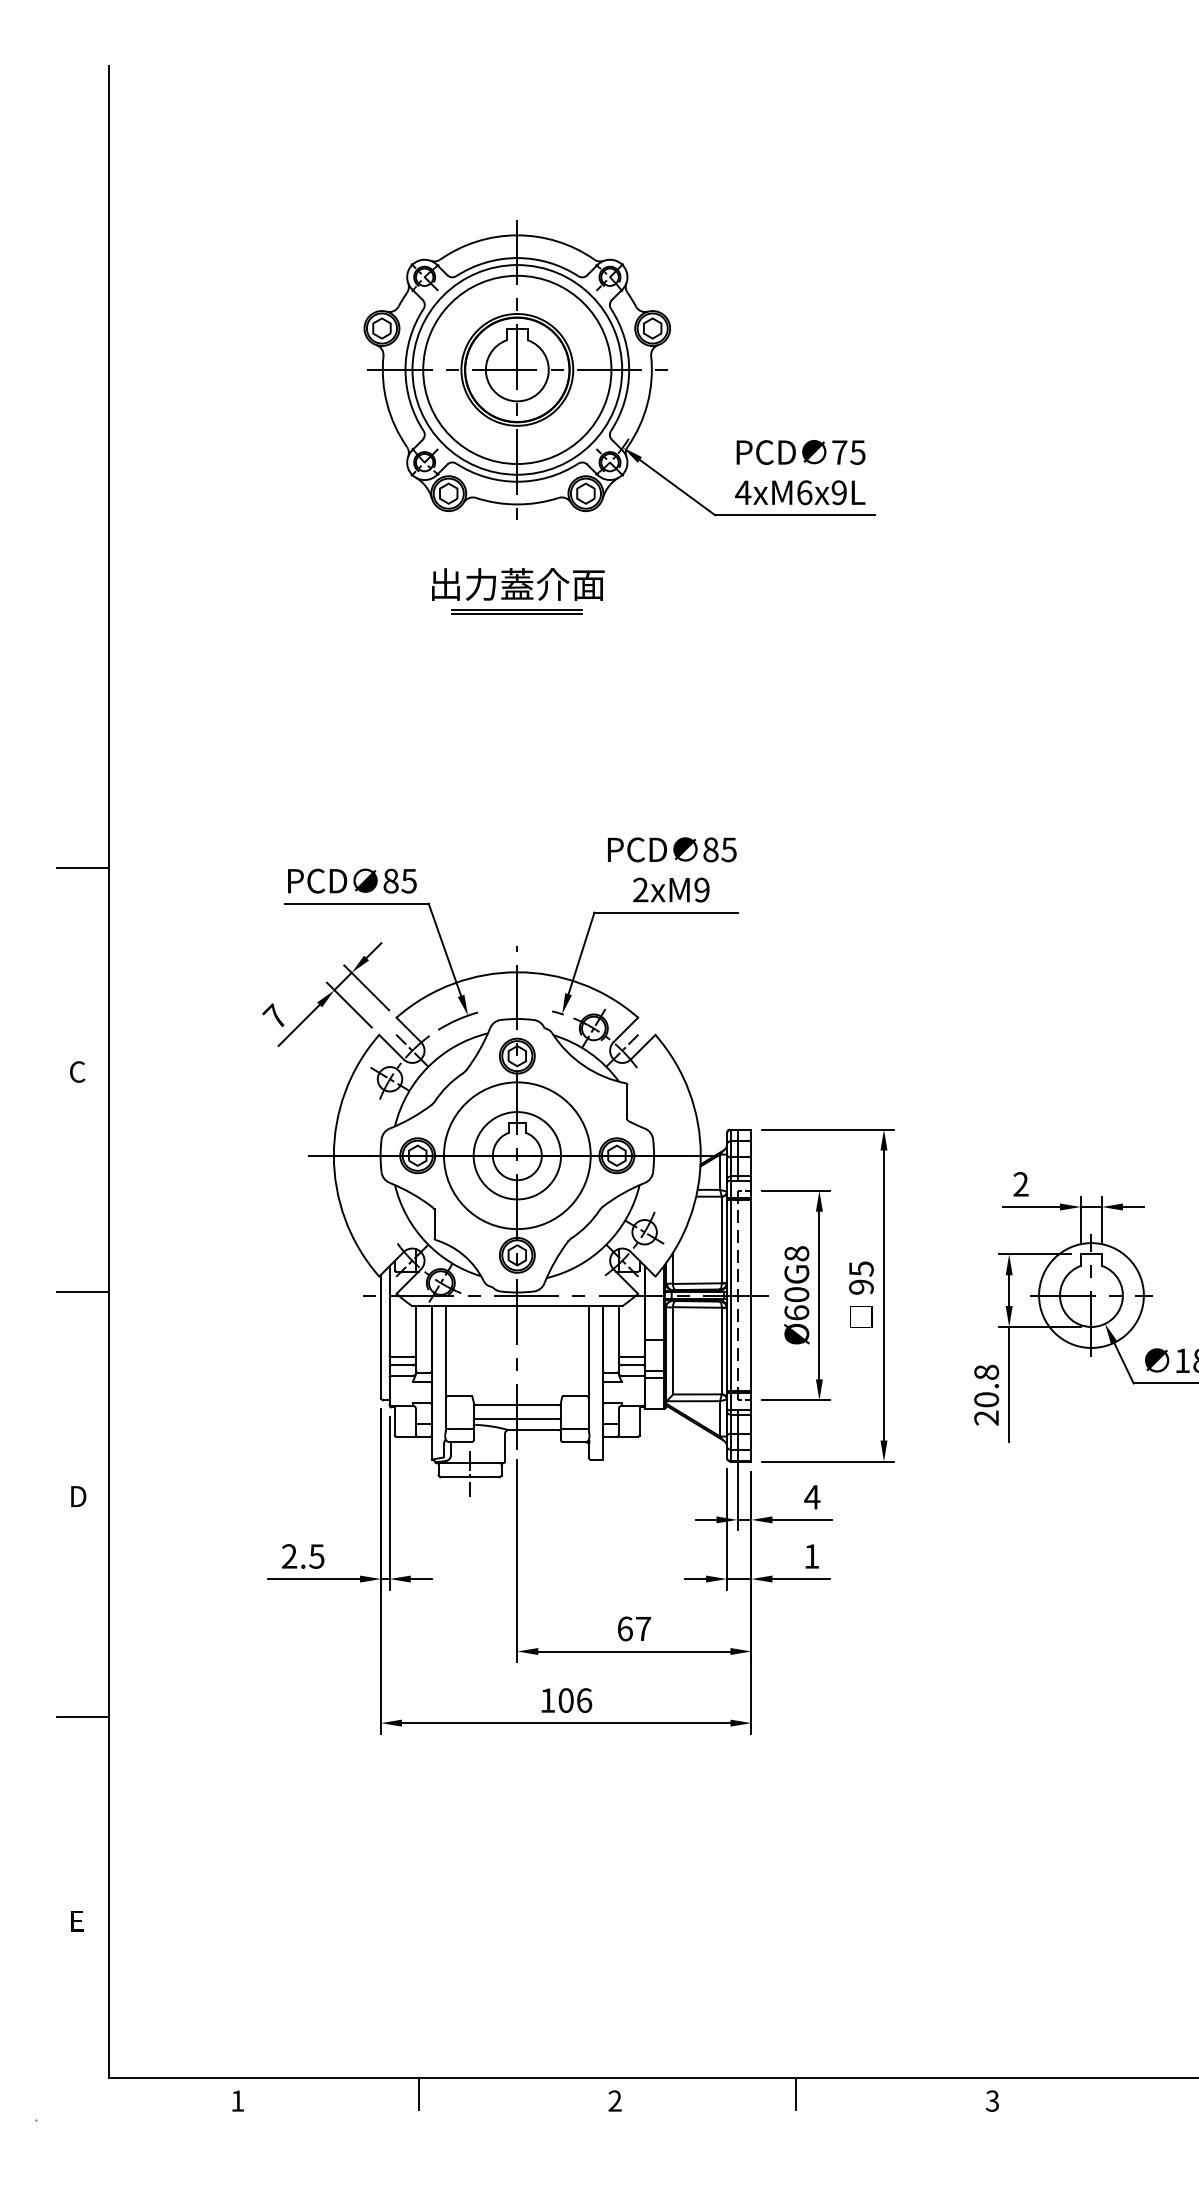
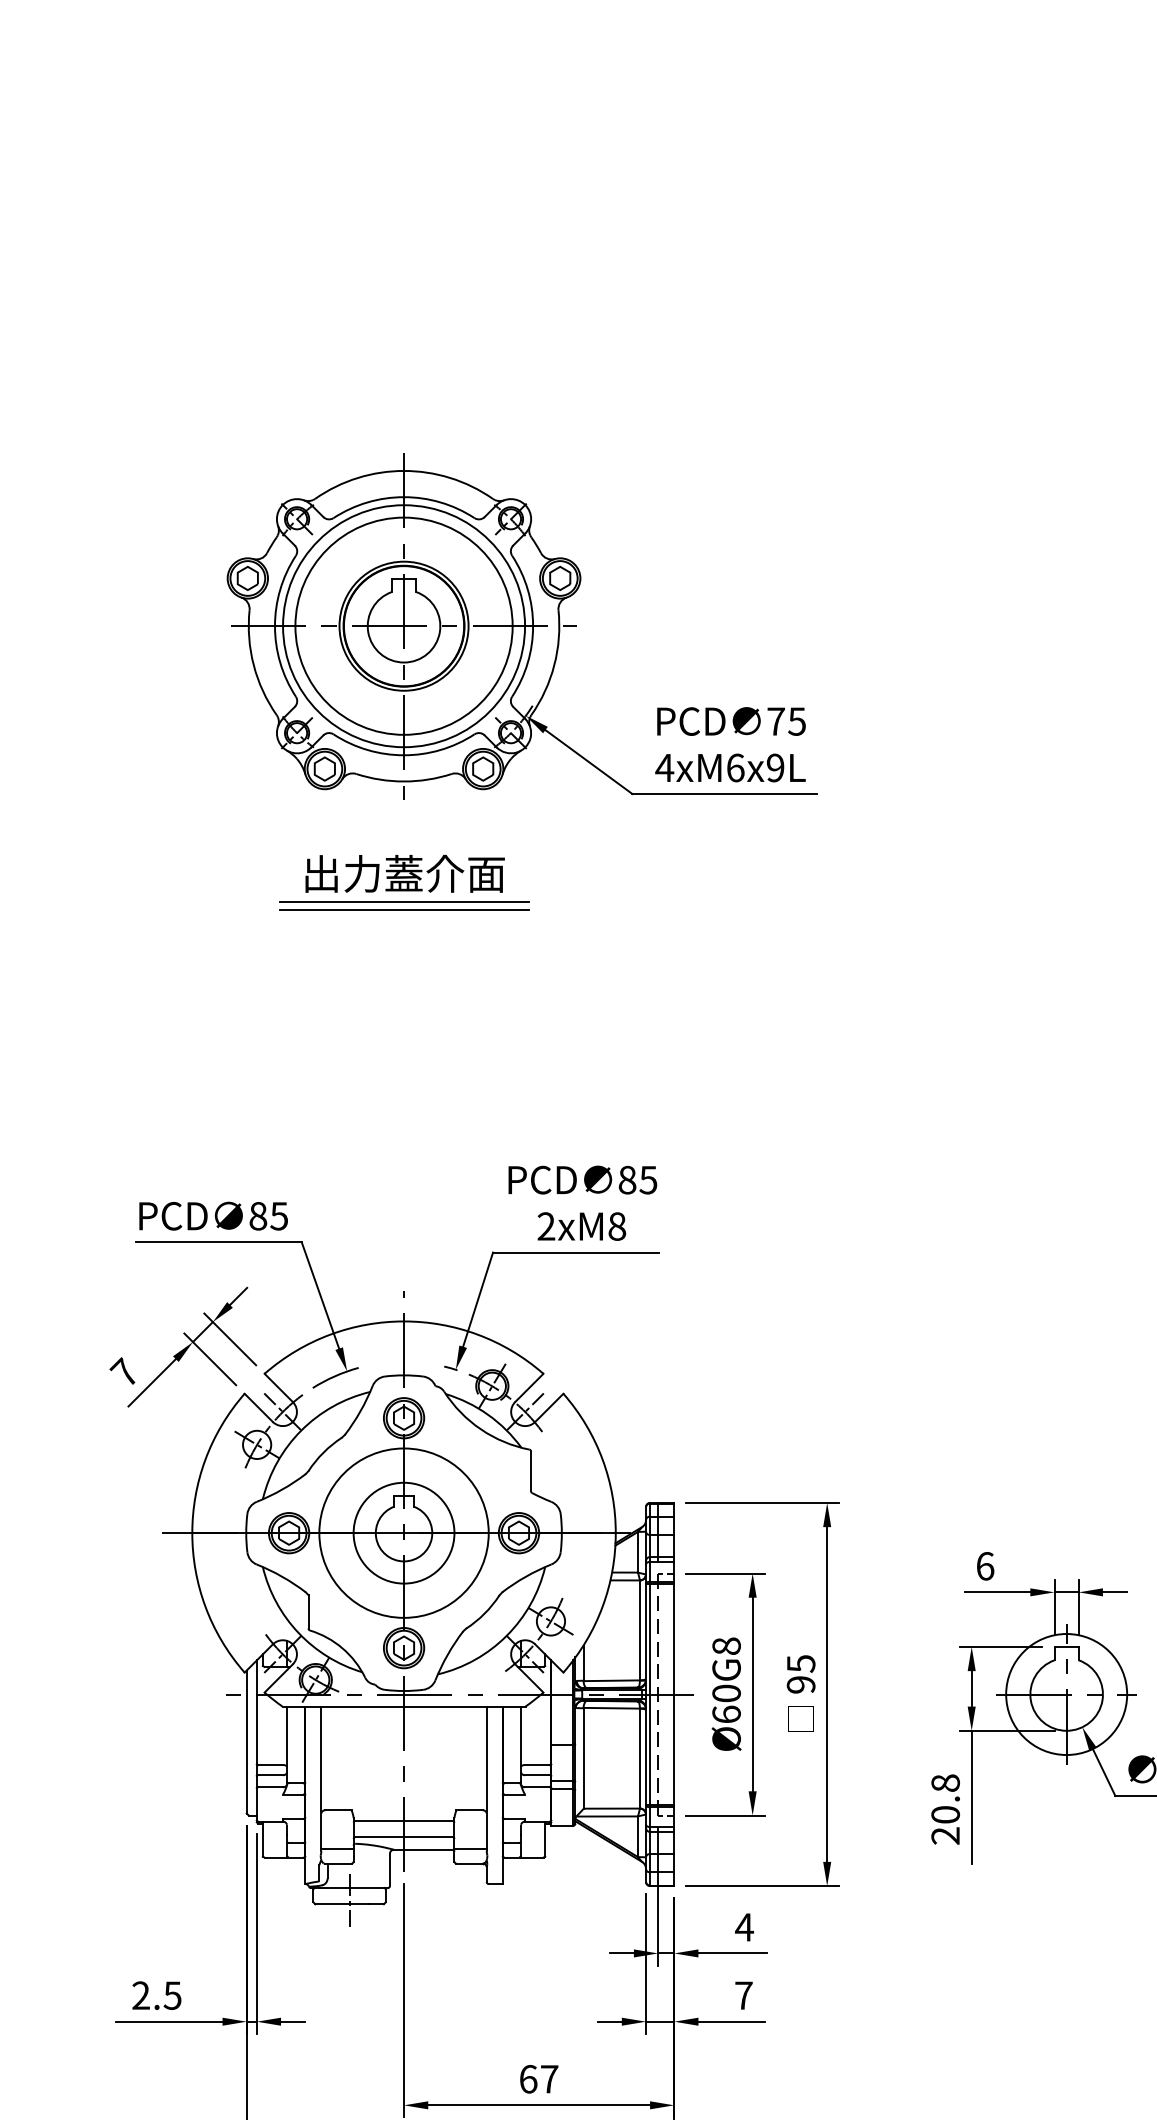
part: (516, 612) -> (403, 906), size x1.67
text: (701, 889) -> (616, 1225), 2xM9 -> 2xM8
text: (1020, 1184) -> (984, 1566), 2 -> 6
text: (811, 1556) -> (743, 1995), 1 -> 7

